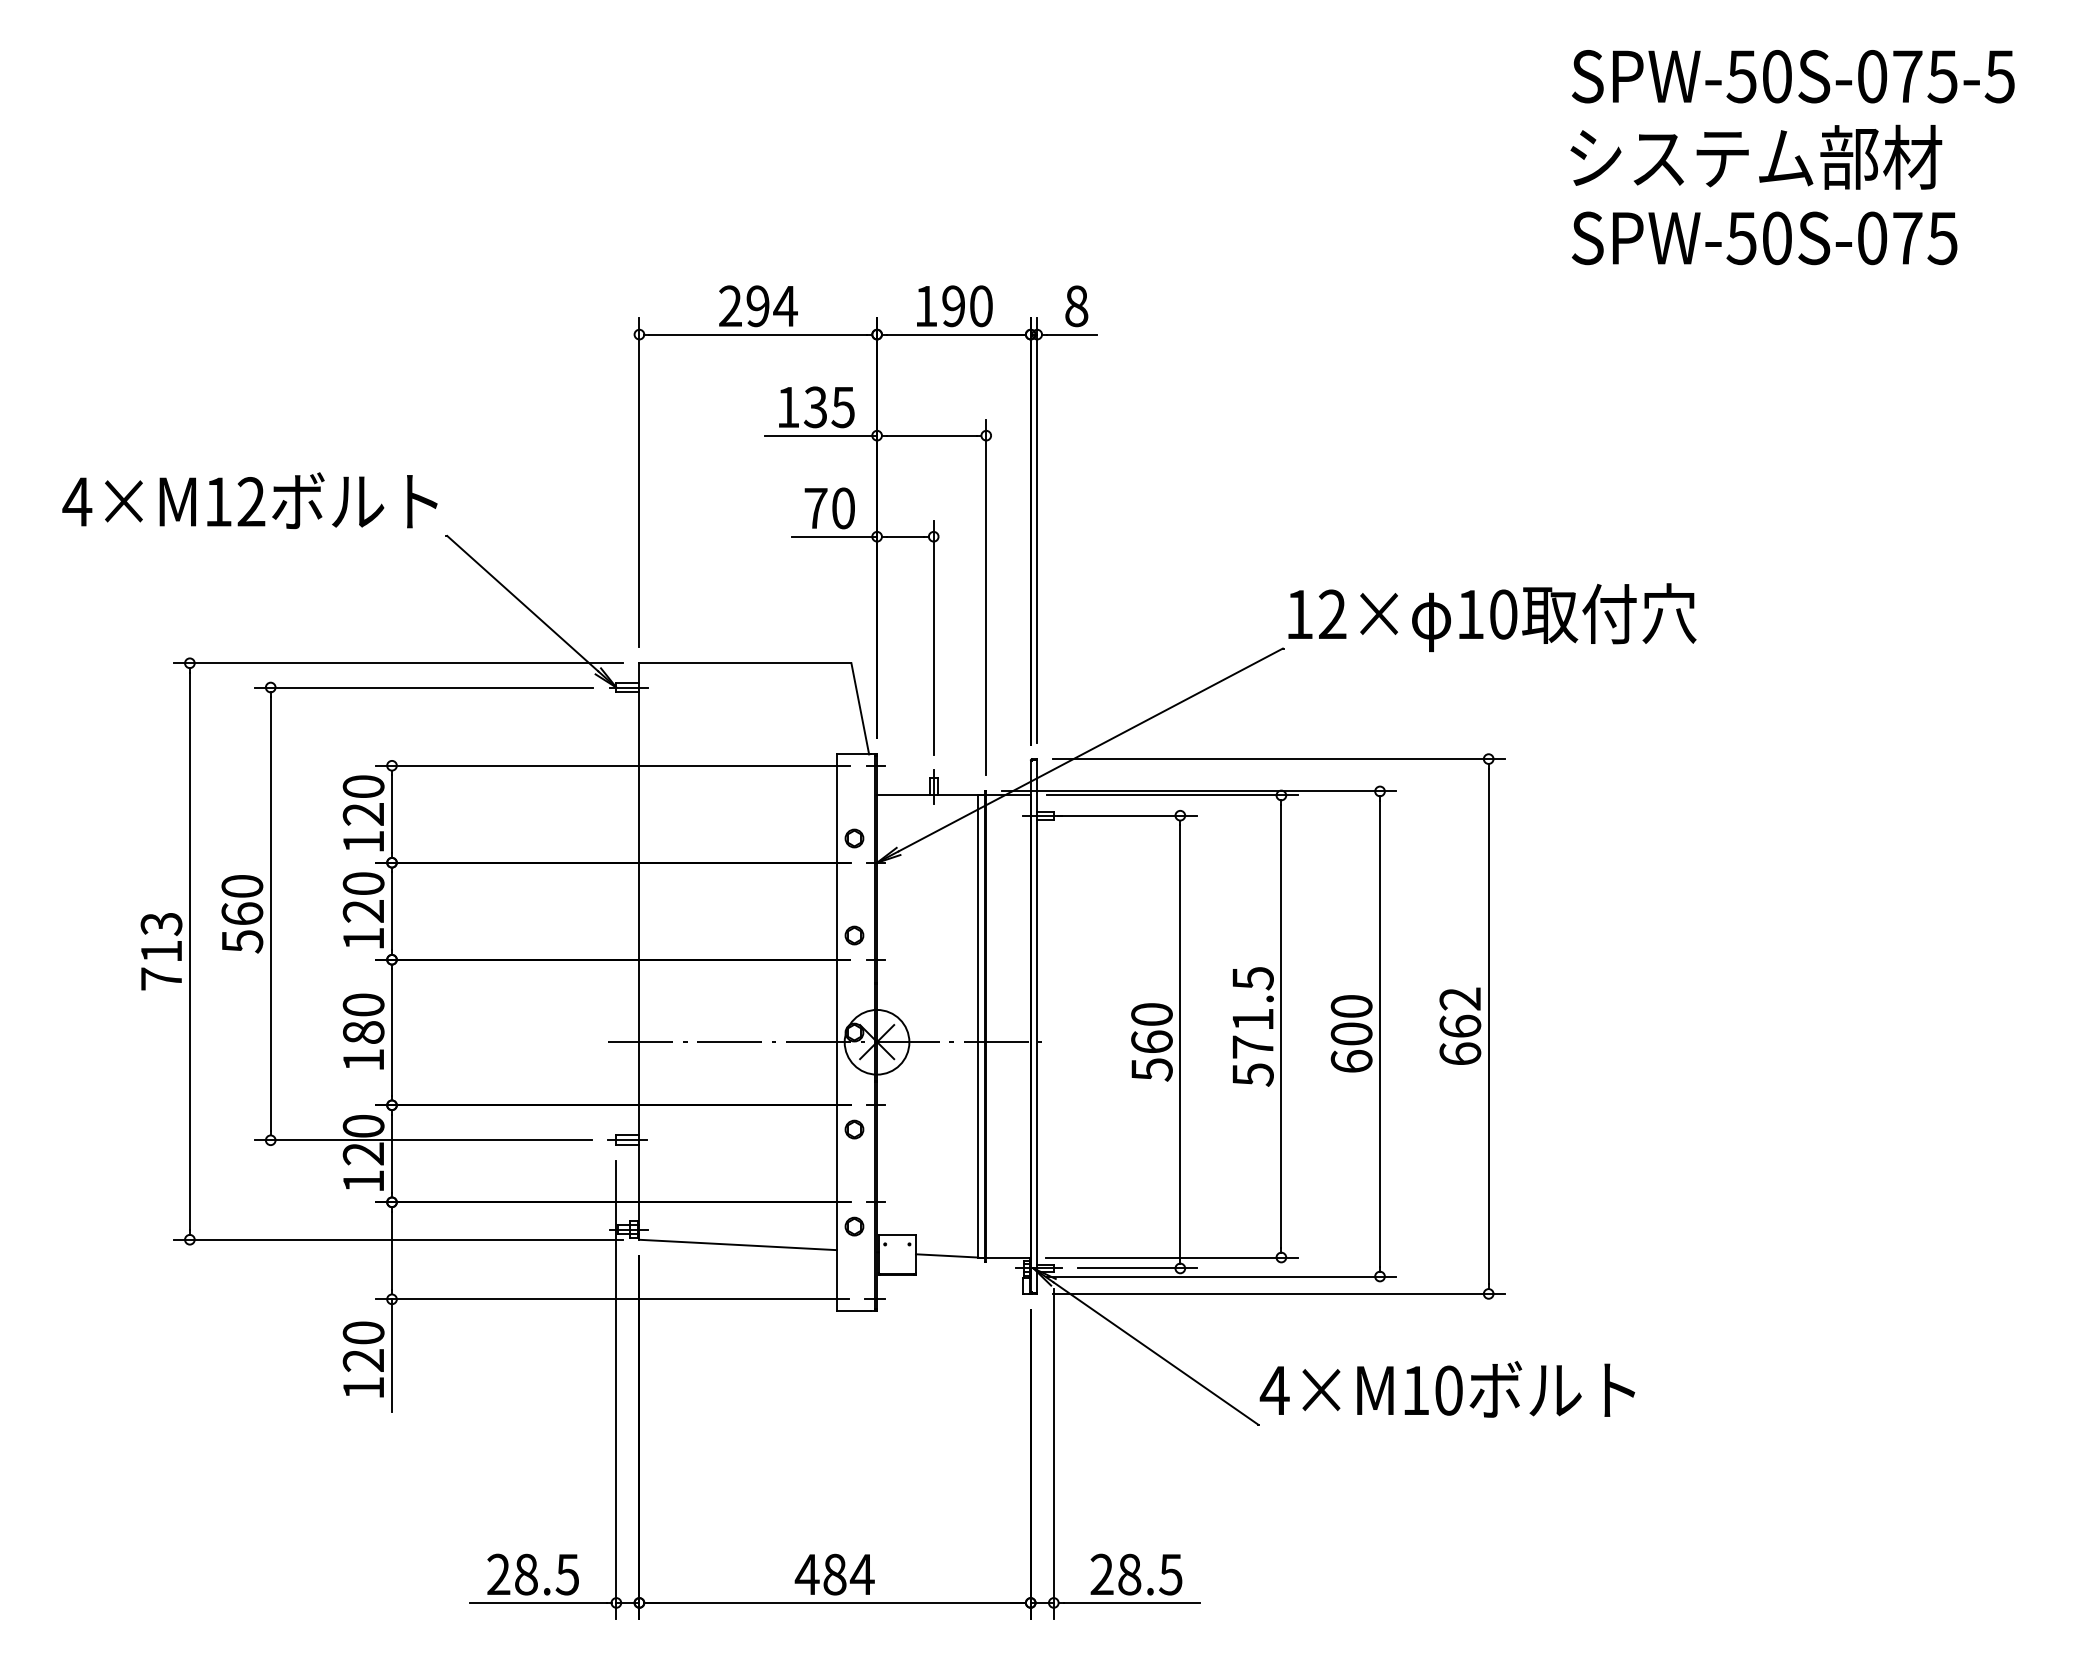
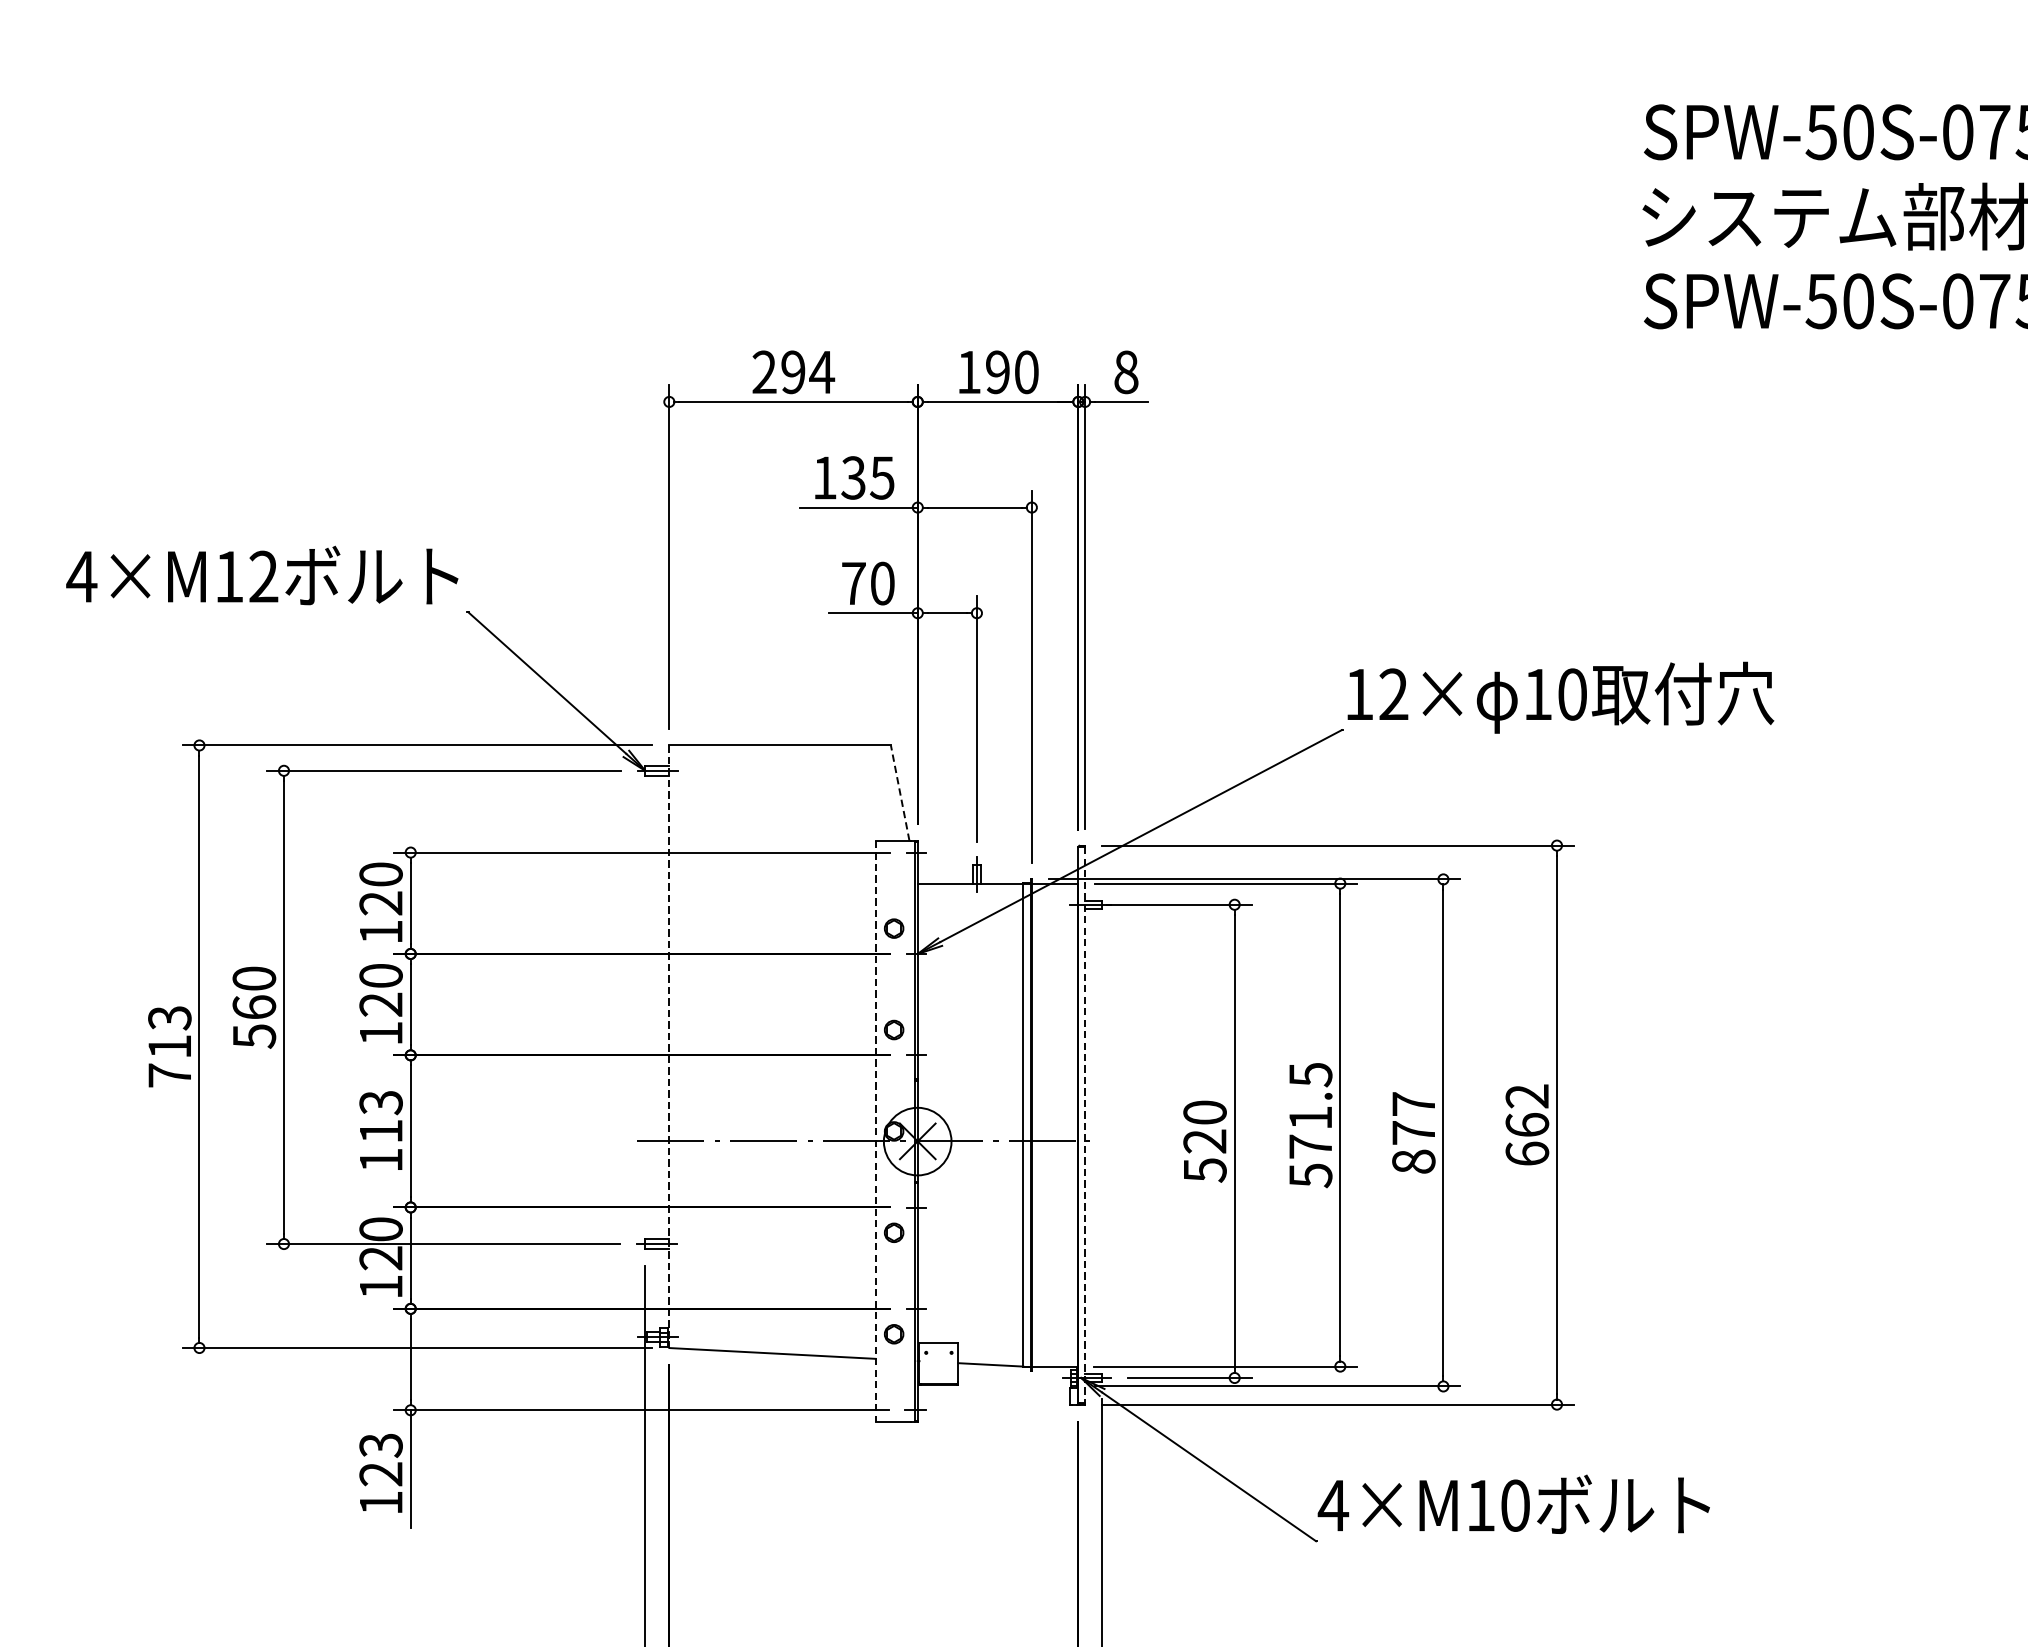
line: (860, 708) -> (900, 792), solid -> dashed
line: (639, 952) -> (669, 1047), solid -> dashed
text: (363, 1018) -> (380, 1116), 180 -> 113
line: (1037, 1027) -> (1085, 1126), solid -> dashed
line: (836, 1033) -> (875, 1132), solid -> dashed
text: (1351, 1033) -> (1413, 1132), 600 -> 877
text: (1151, 1041) -> (1204, 1140), 560 -> 520
text: (363, 1332) -> (380, 1444), 120 -> 123

